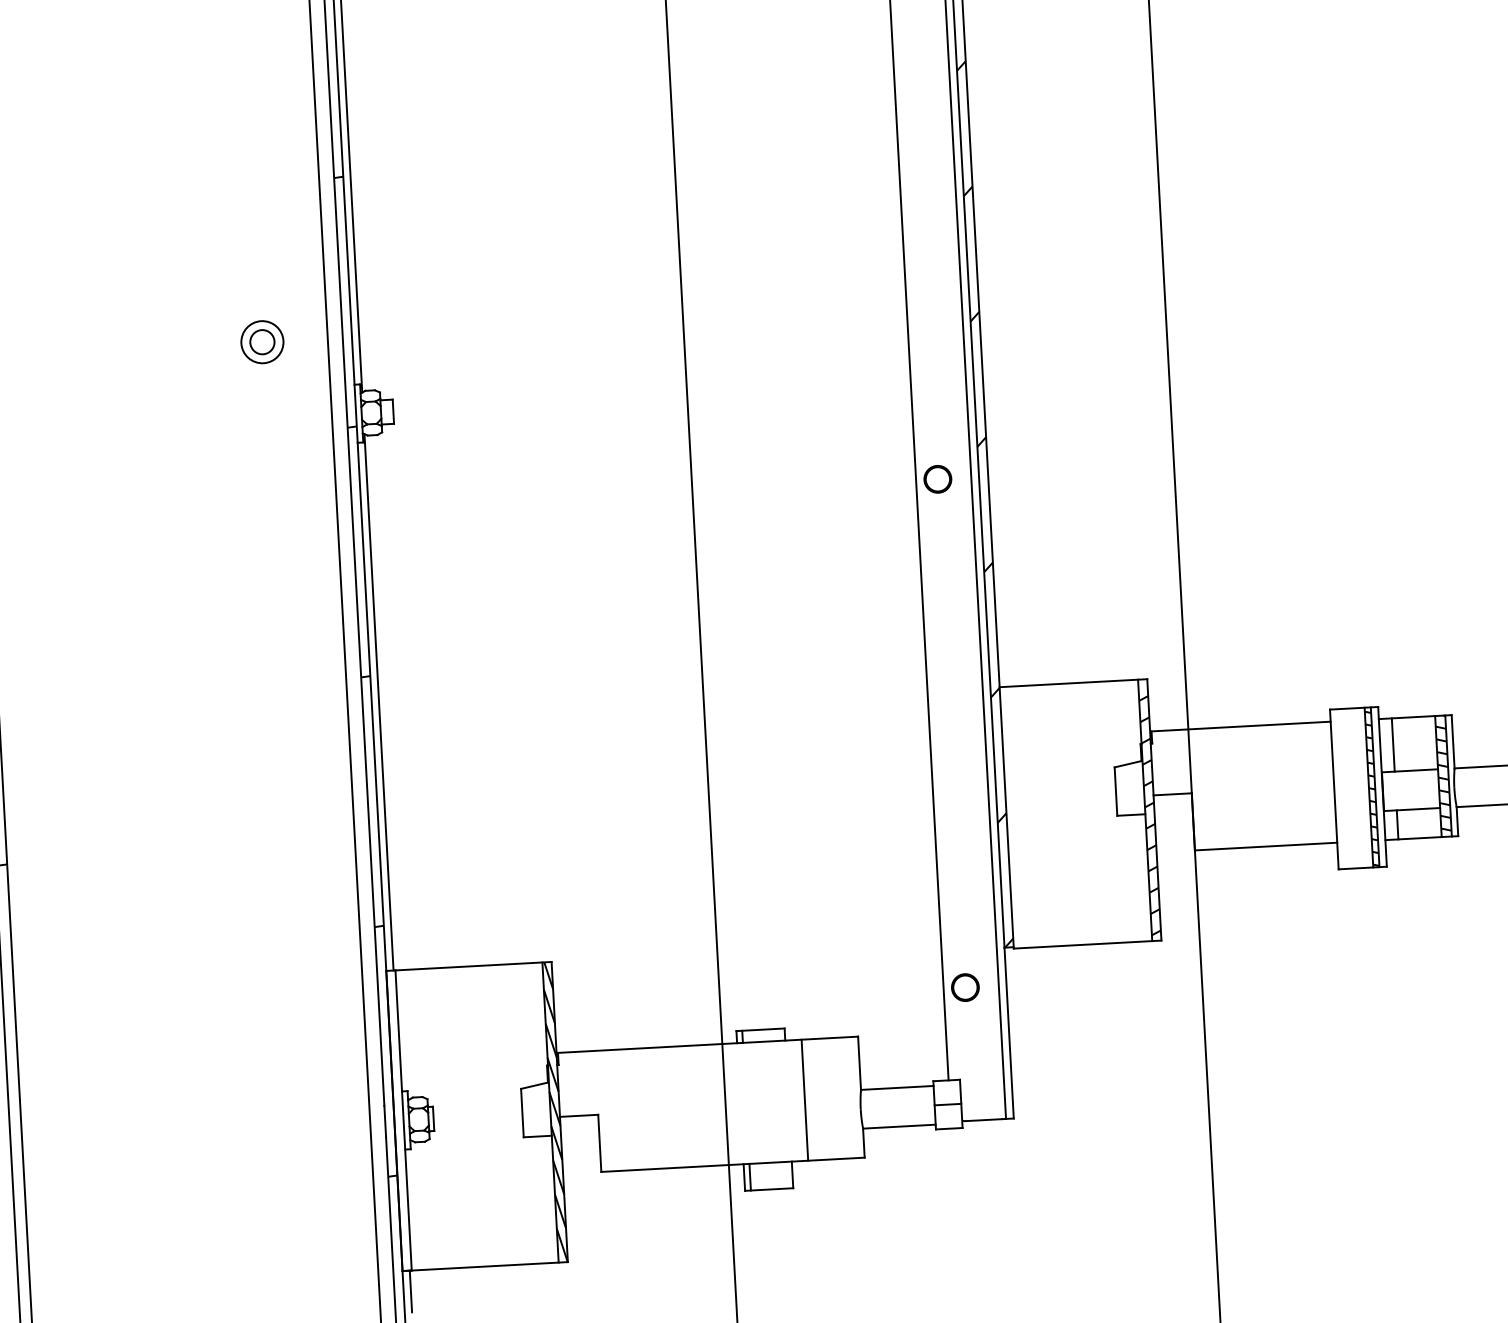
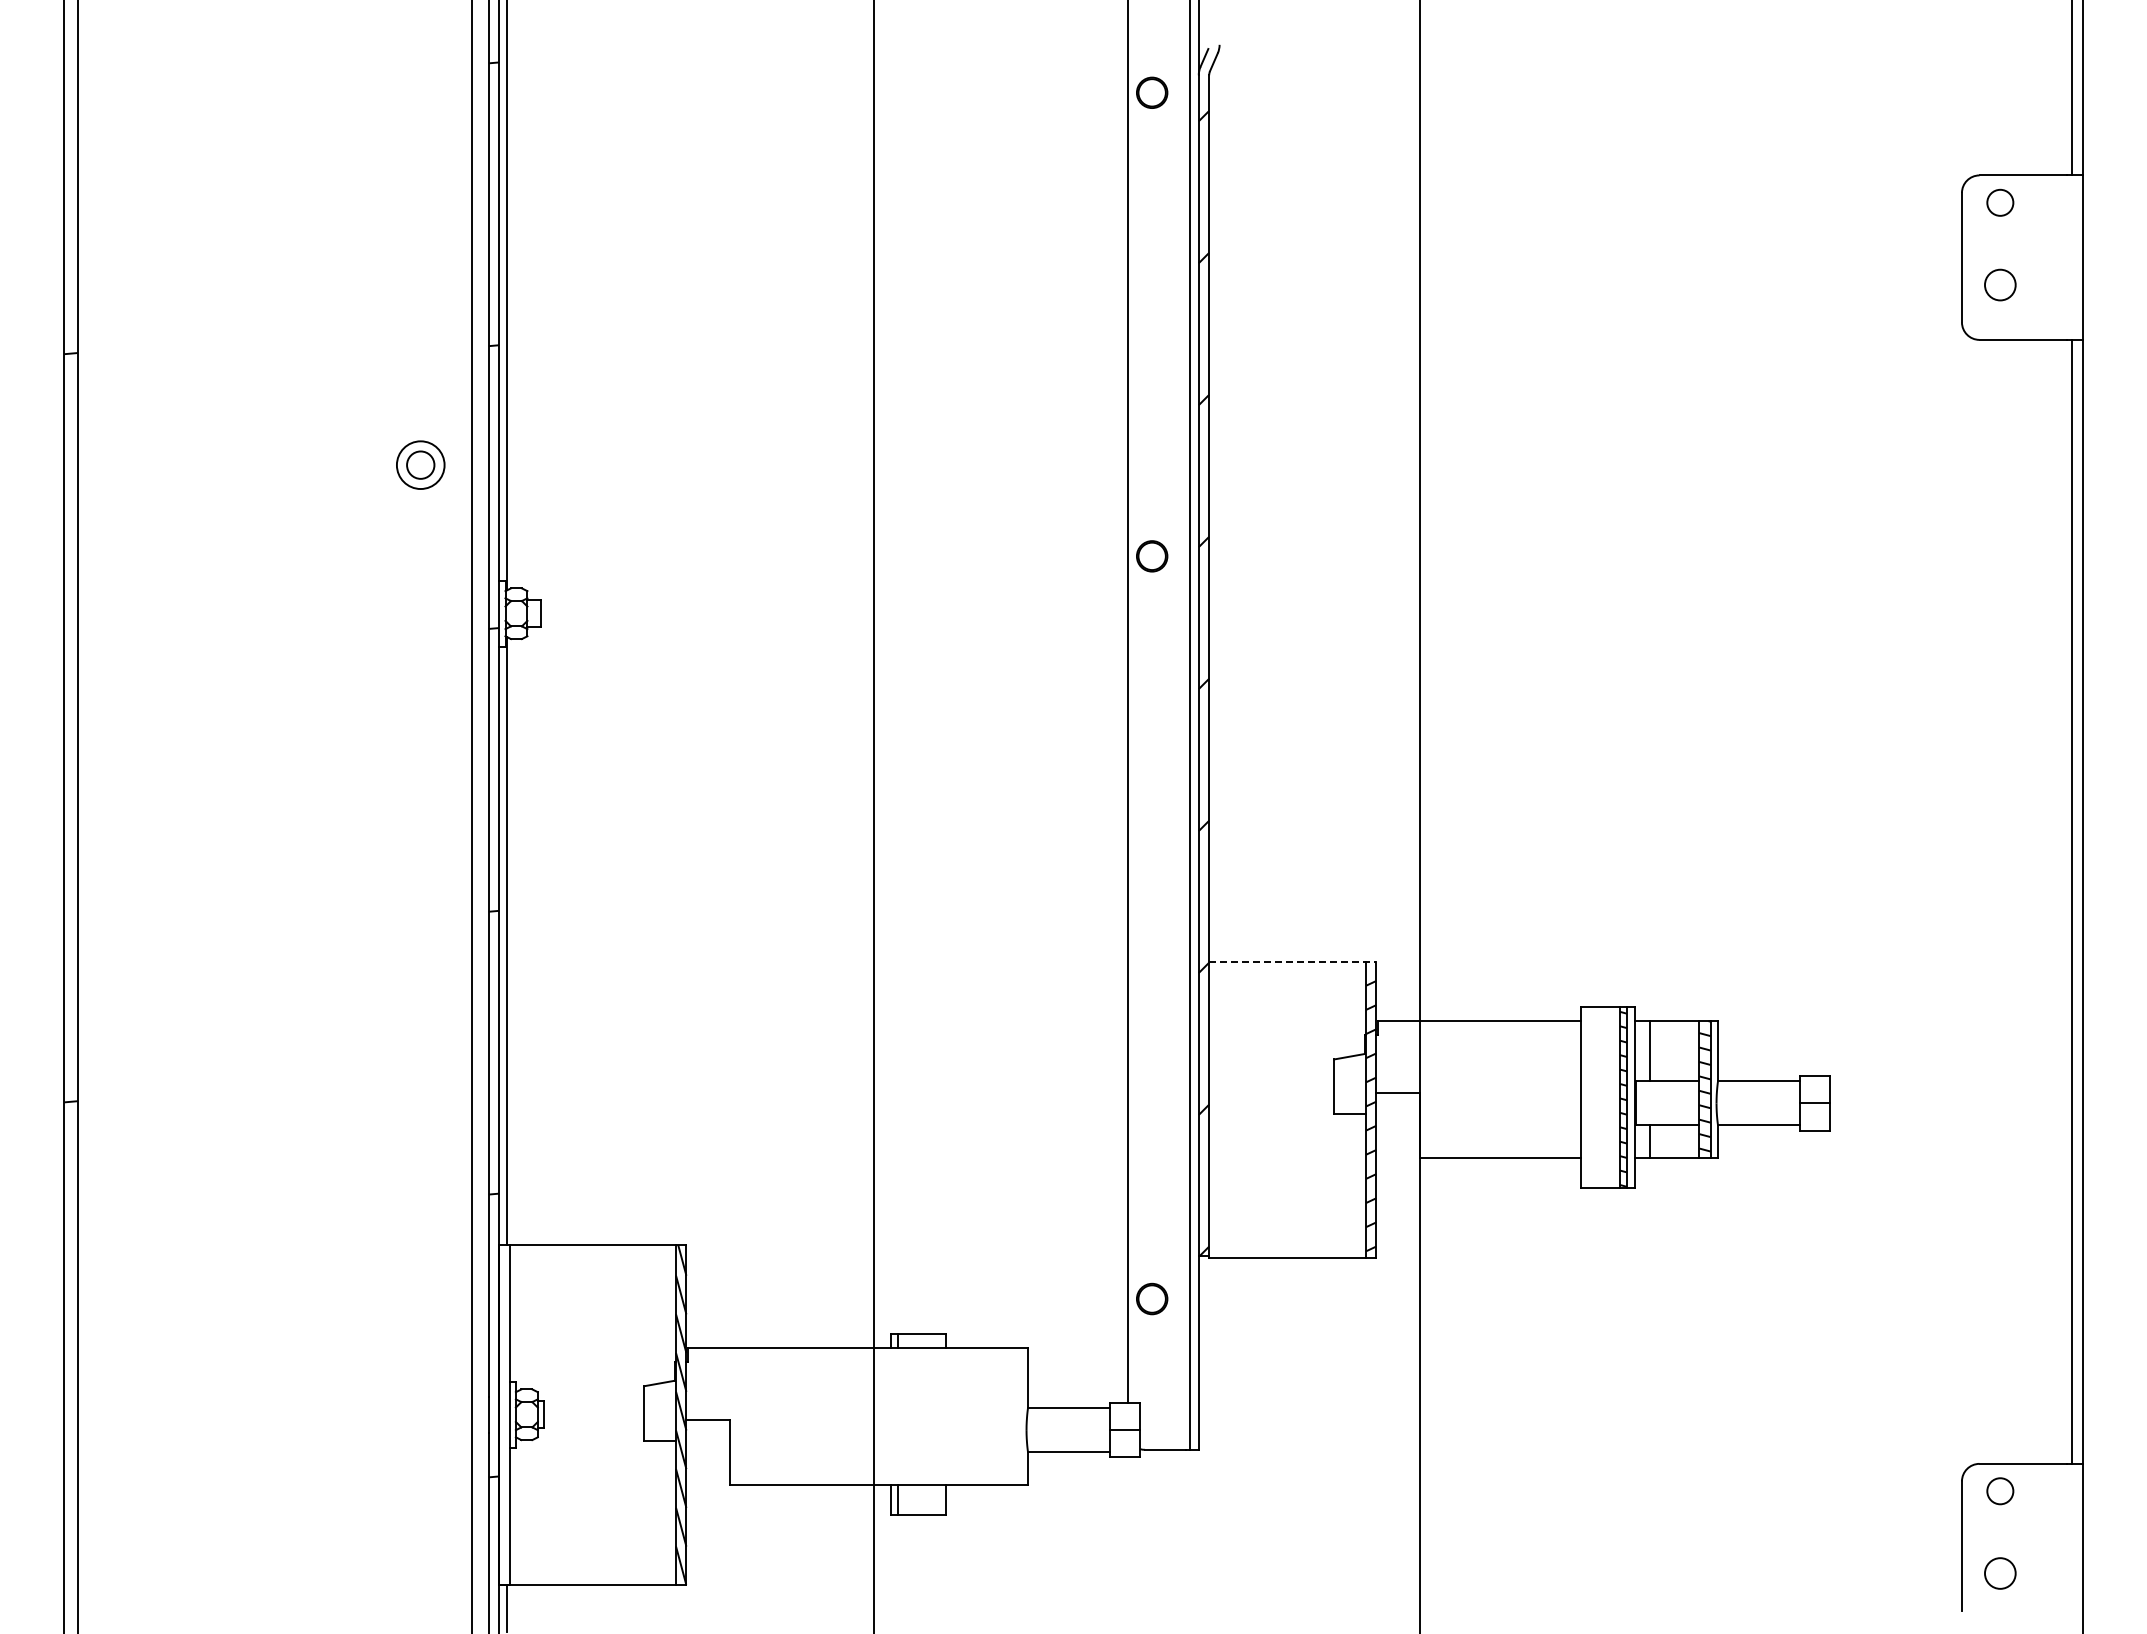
part: (262, 341) -> (420, 464), moved
part: (938, 479) -> (1152, 556), moved
line: (1073, 682) -> (1292, 961), solid -> dashed
line: (805, 1099) -> (964, 1415), removed

